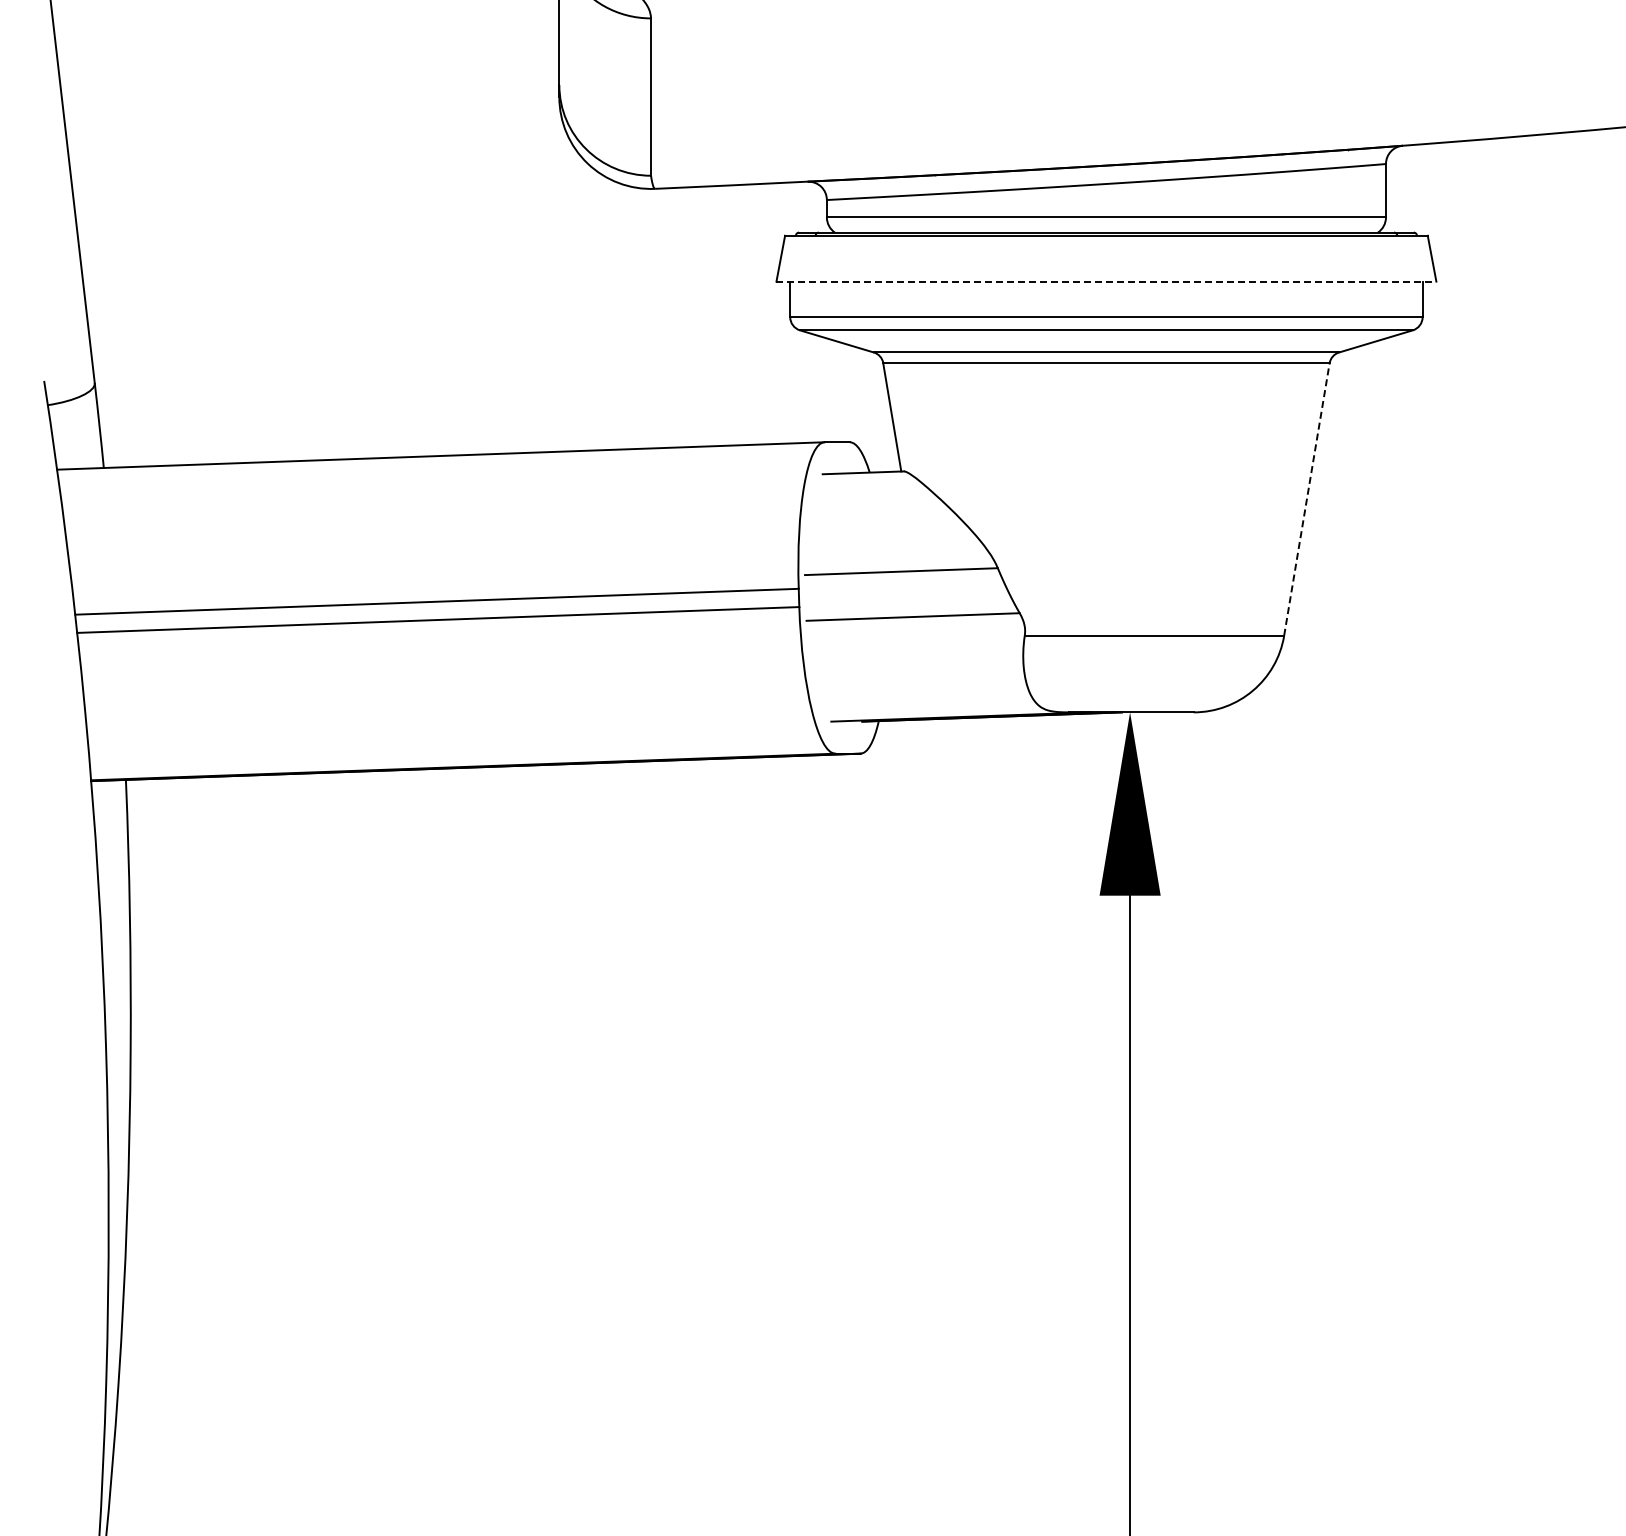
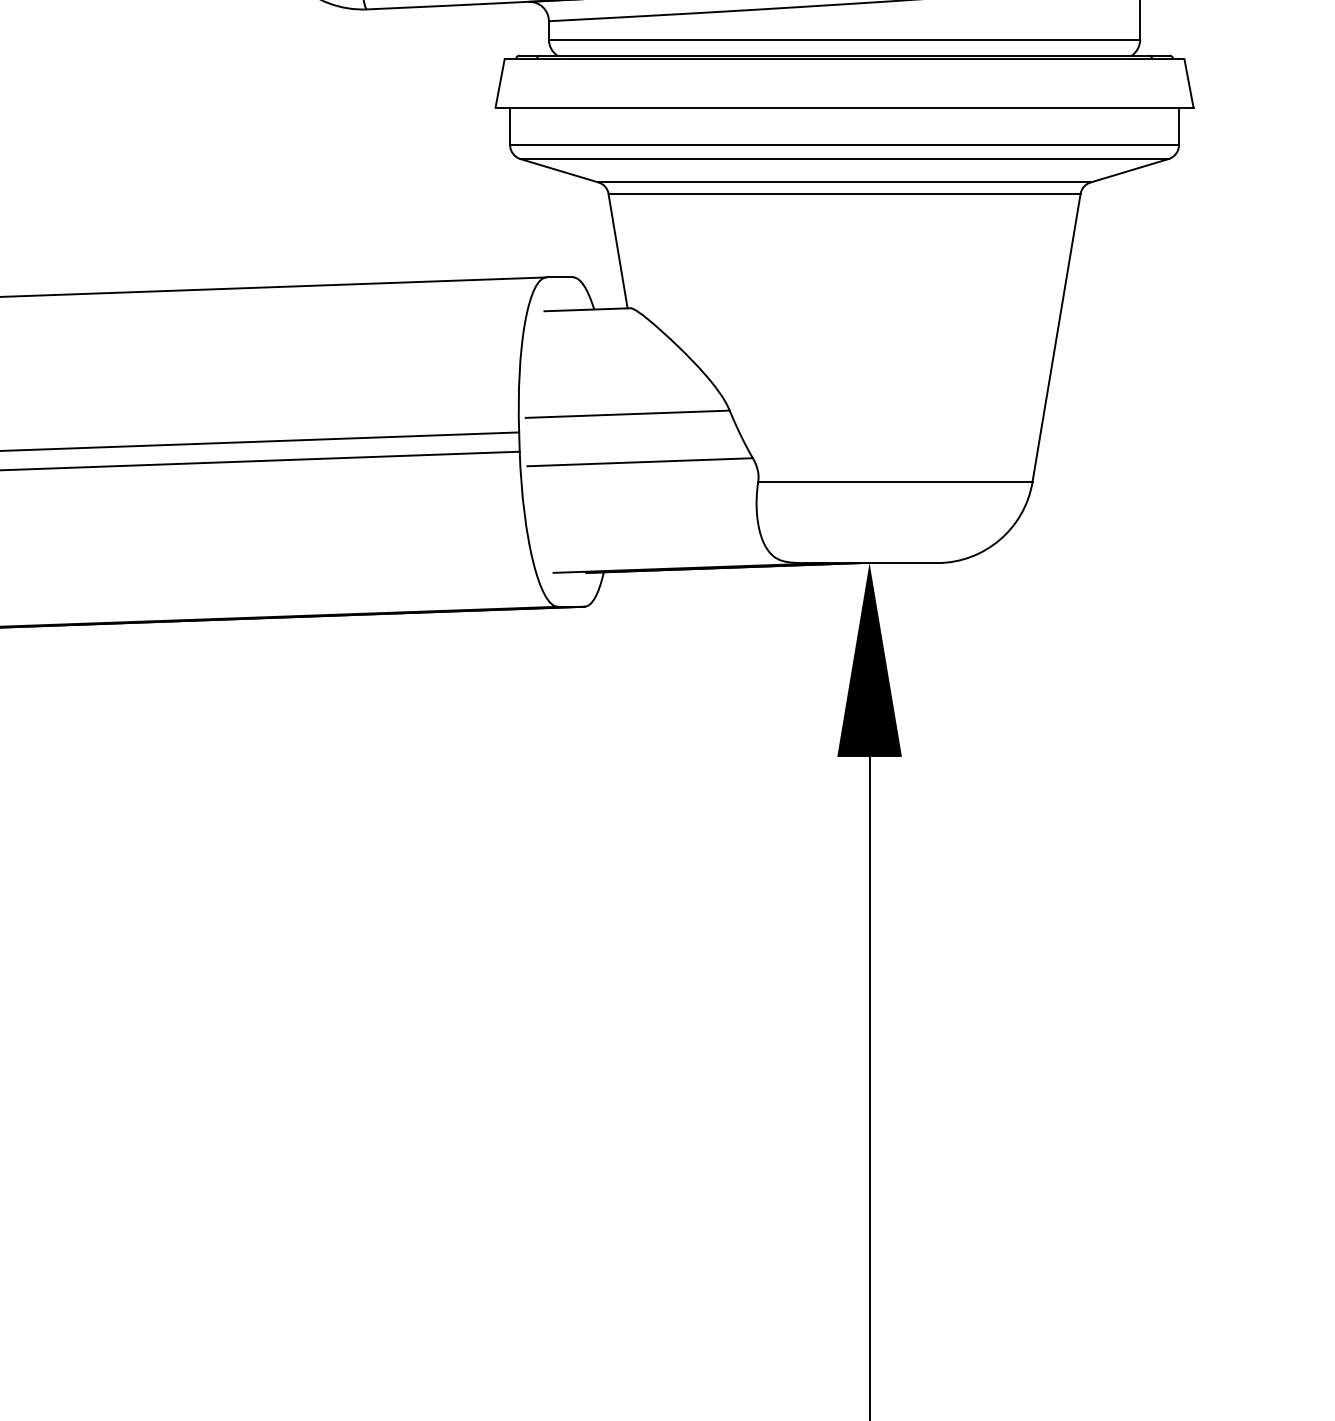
line: (1106, 281) -> (844, 107), dashed -> solid
line: (1306, 499) -> (1056, 337), dashed -> solid

